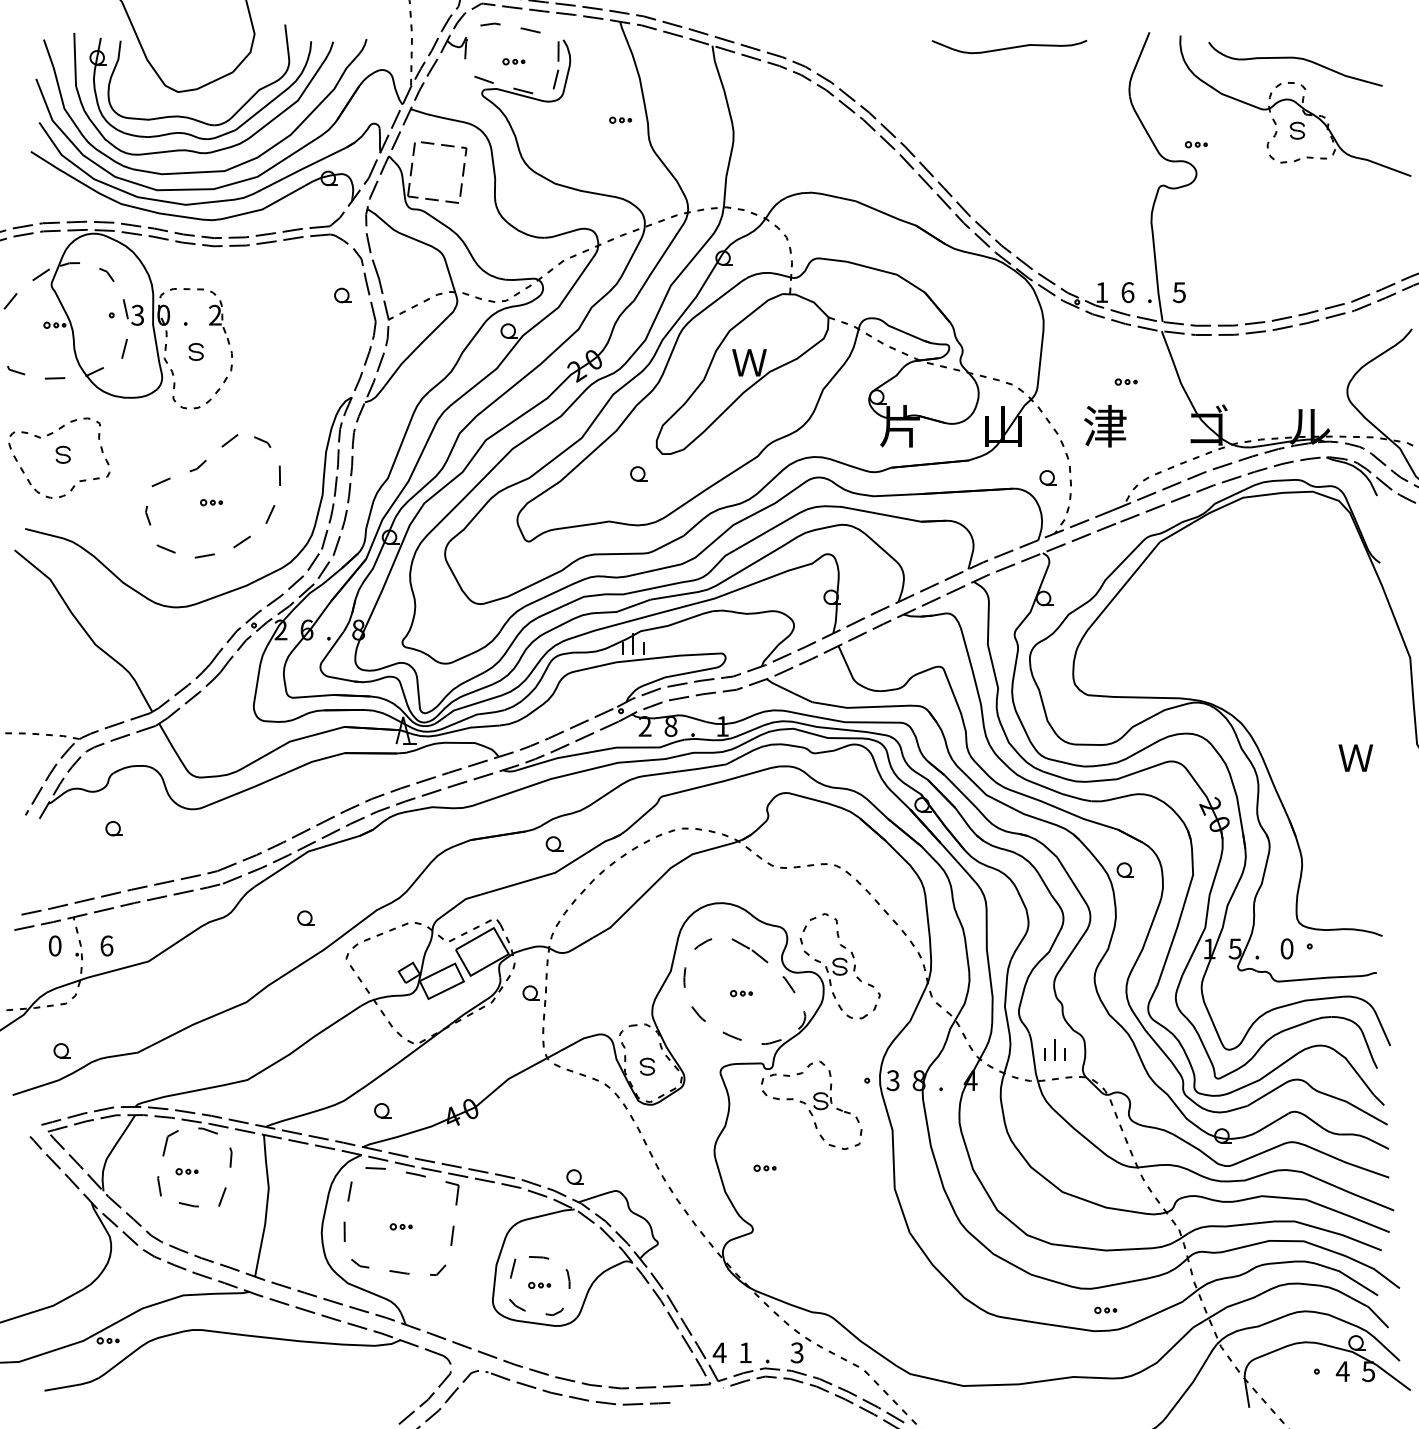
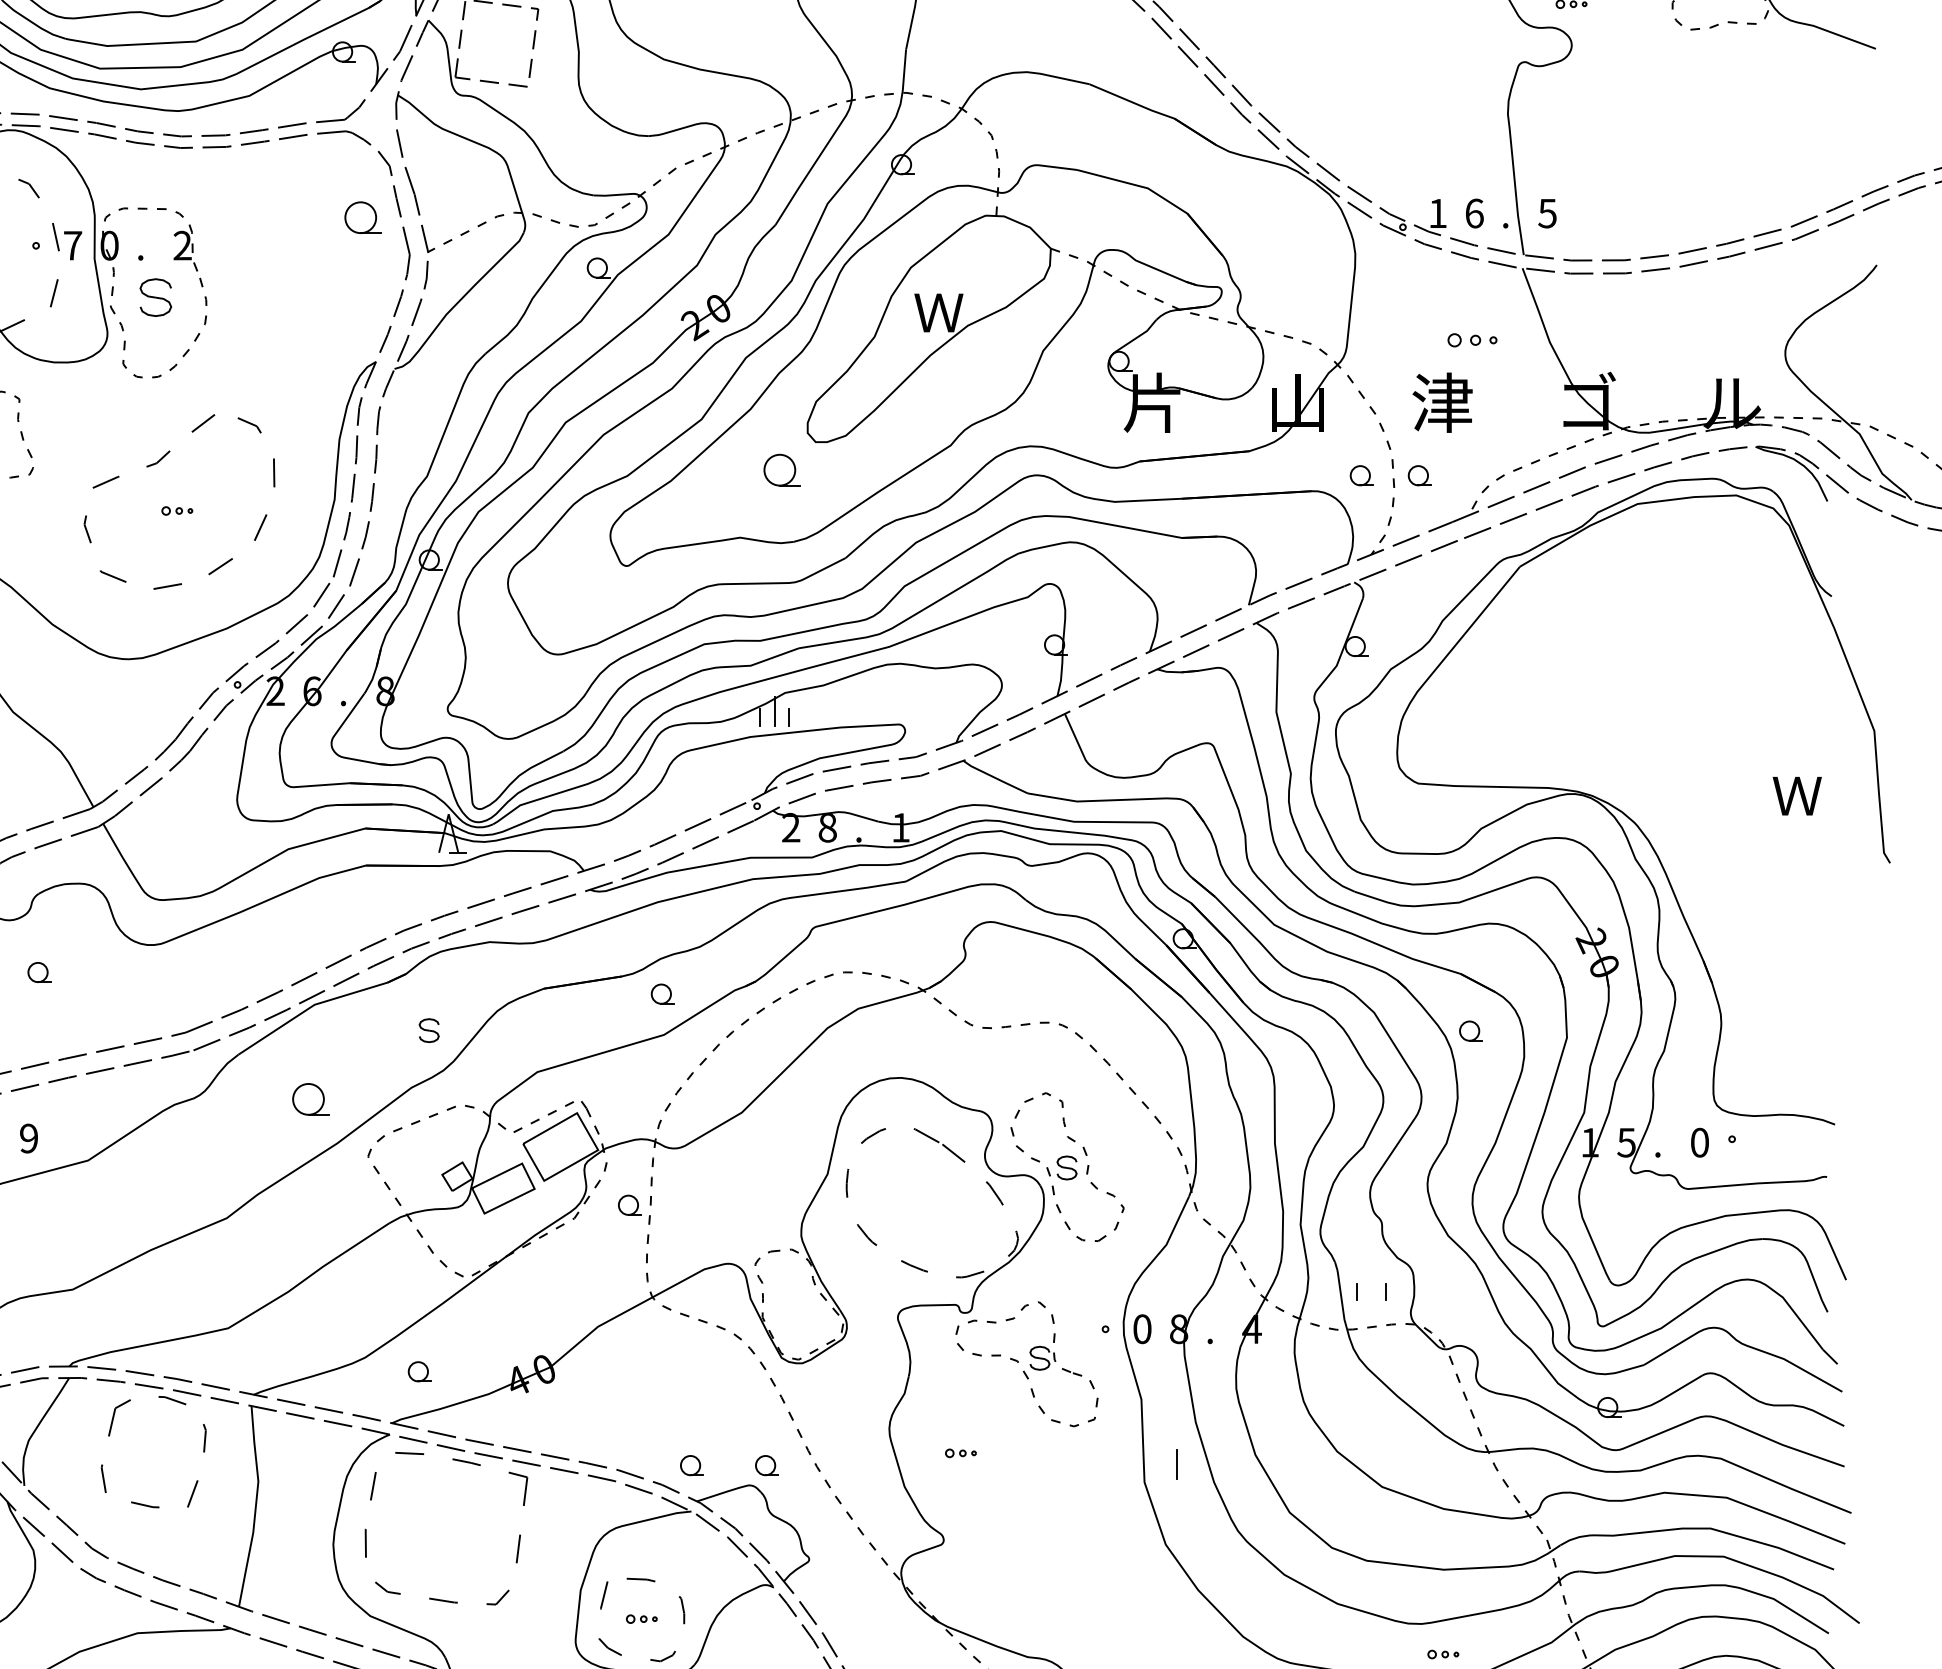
part: (342, 295) -> (362, 217), size x1.6
text: (137, 314) -> (72, 244), 3 -> 7
part: (195, 351) -> (154, 296), size x1.6
part: (1125, 381) -> (1471, 339), size x1.6
part: (638, 473) -> (781, 469), size x1.6
part: (1088, 477) -> (1418, 475), added
text: (1355, 757) -> (1796, 795), moved
part: (305, 917) -> (310, 1098), size x1.6
text: (106, 945) -> (28, 1137), 6 -> 9
part: (741, 993) -> (927, 1205), removed
line: (1054, 1049) -> (1176, 1463), moved
part: (647, 1066) -> (429, 1030), moved
text: (892, 1080) -> (1141, 1329), 3 -> 0
part: (186, 1171) -> (141, 1457), removed
part: (627, 1176) -> (766, 1464), added
part: (400, 1226) -> (444, 1535), removed

